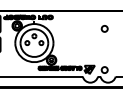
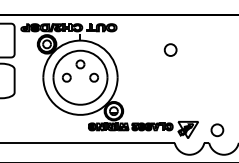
part: (104, 28) -> (170, 49), moved

